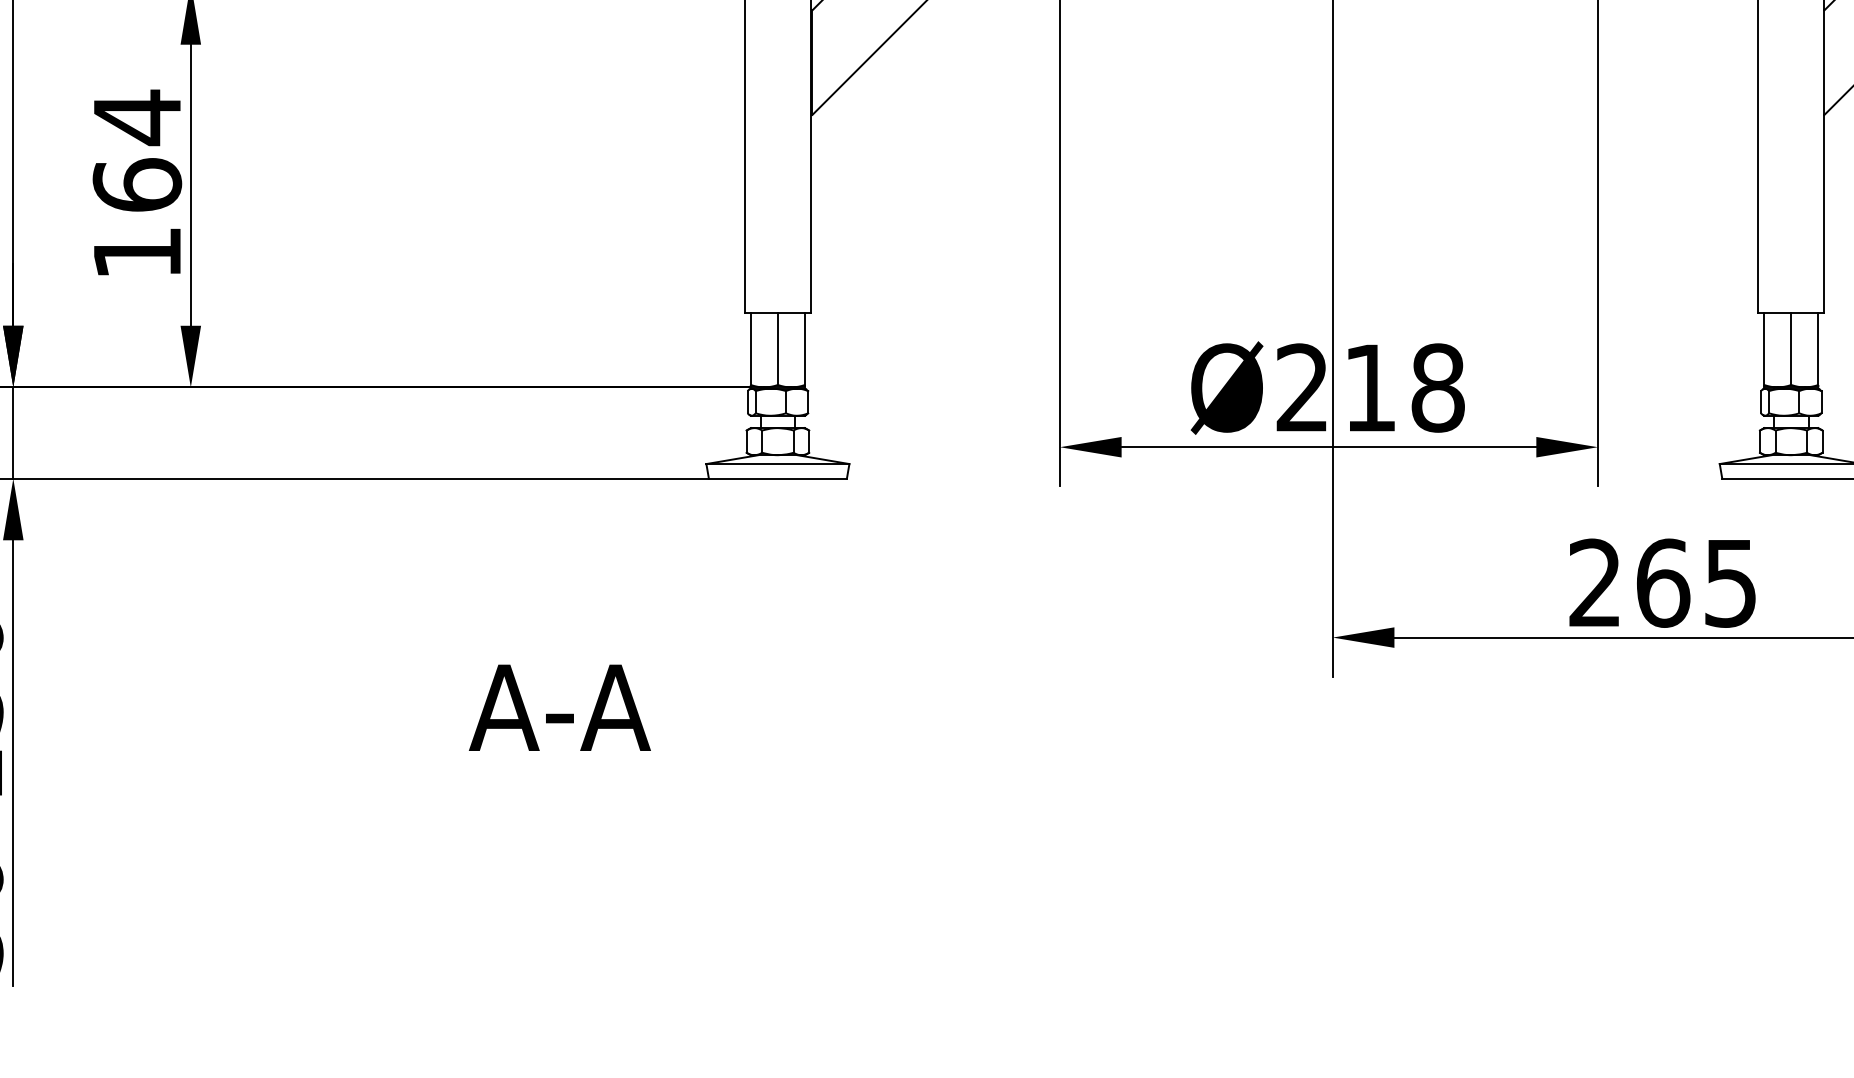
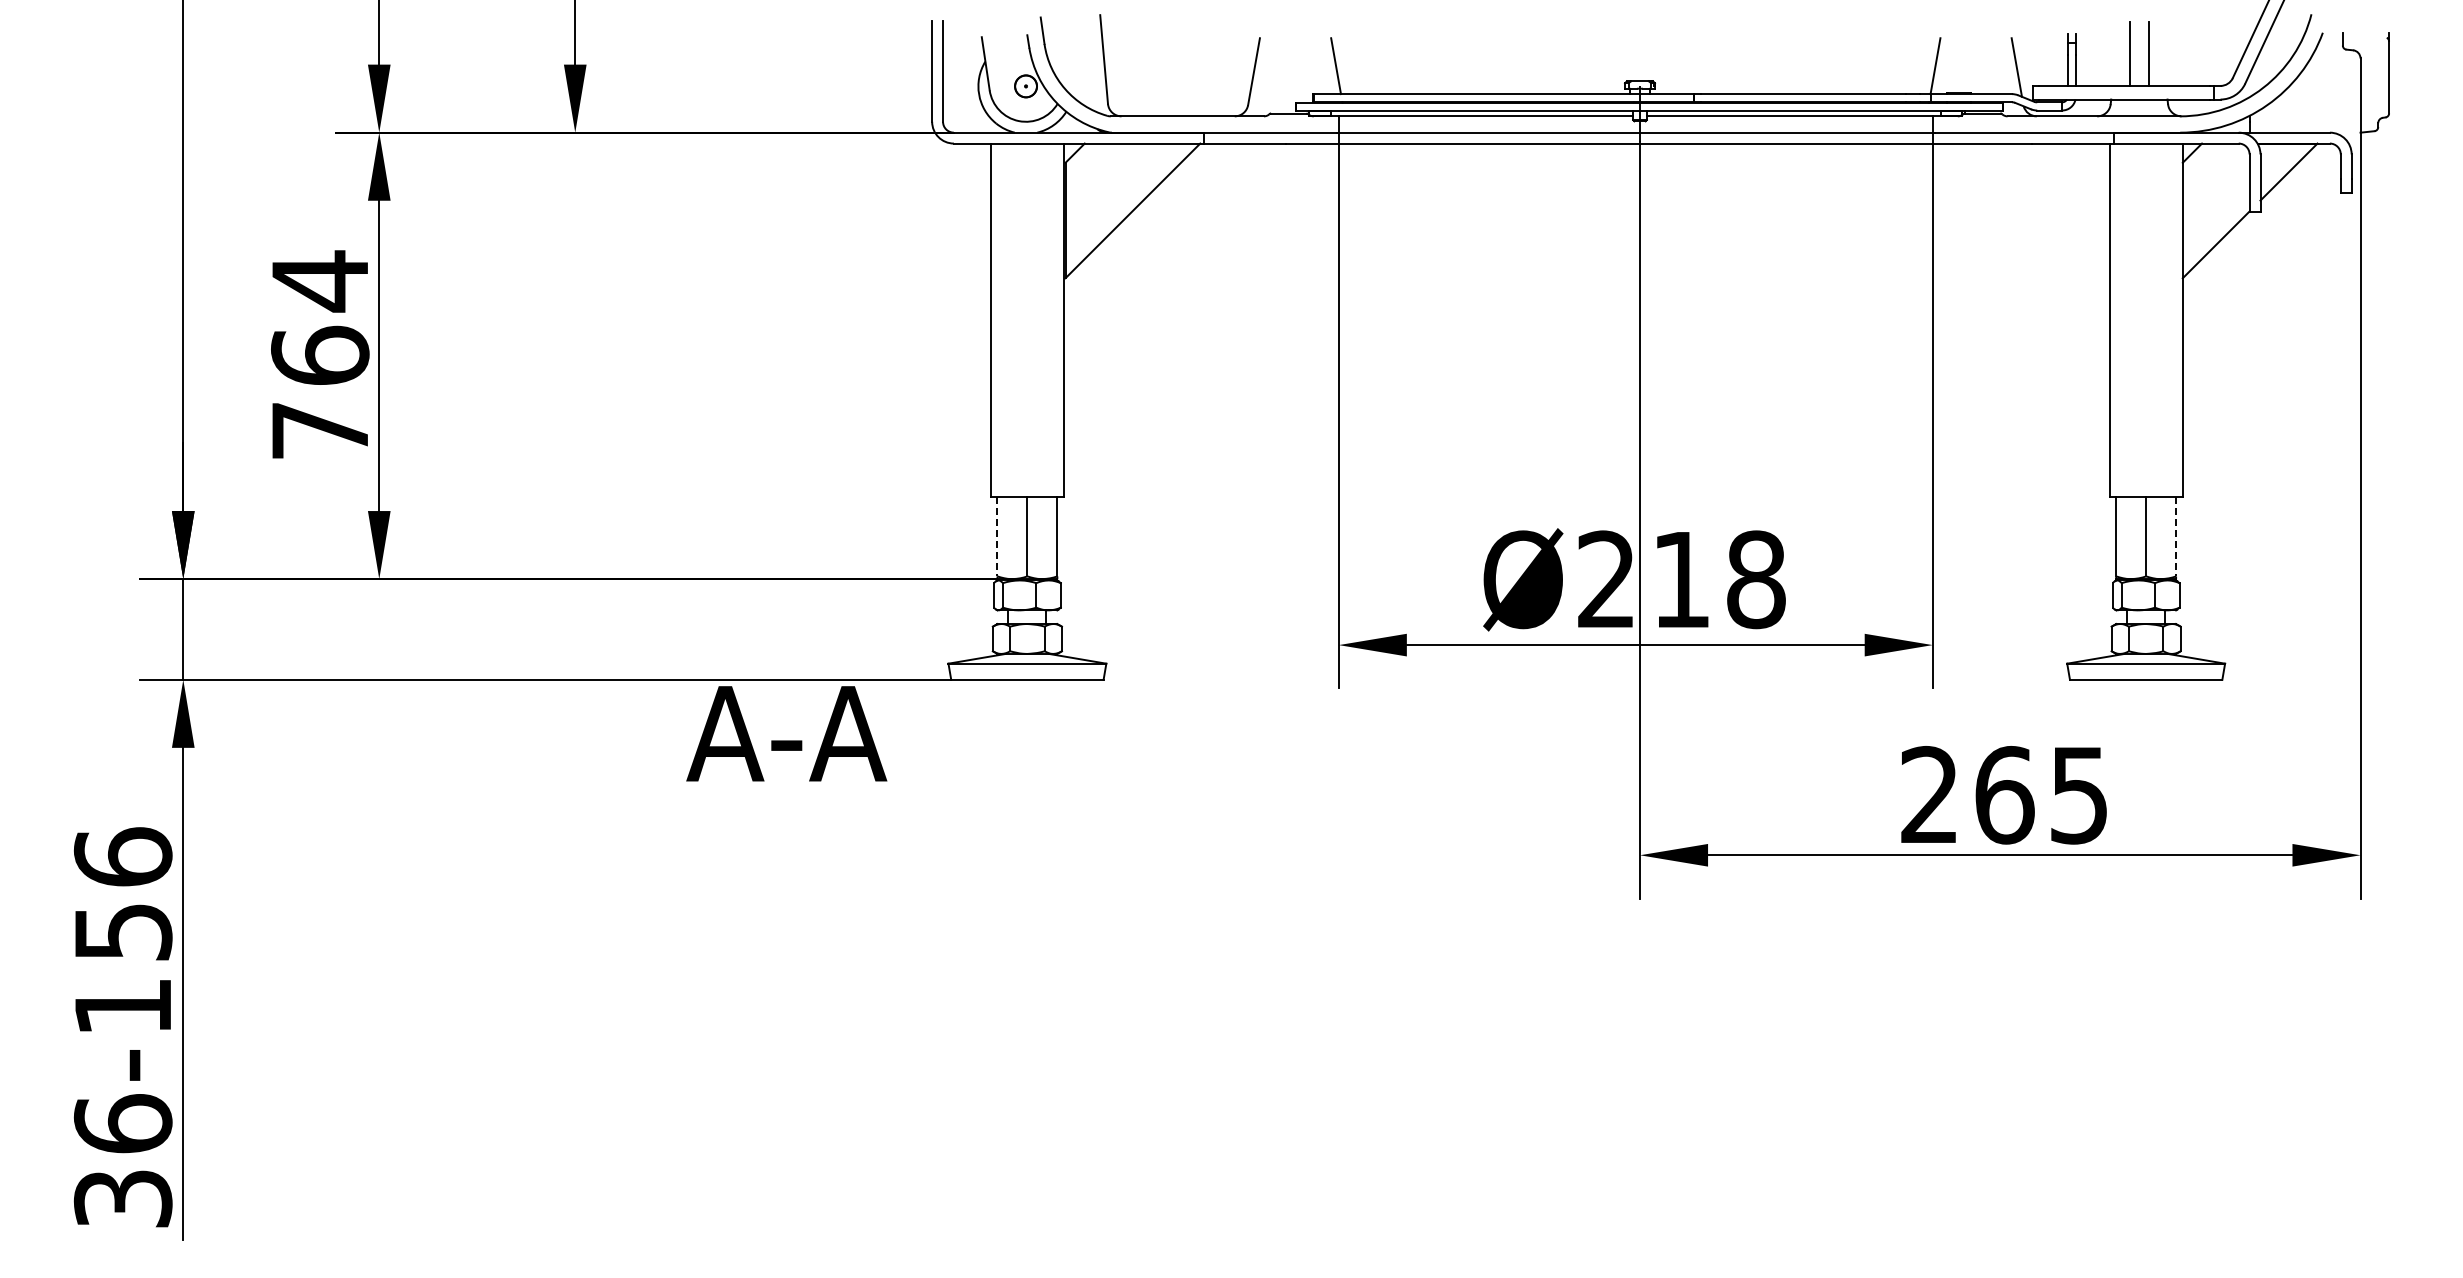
text: (136, 252) -> (319, 430), 164 -> 764
line: (750, 349) -> (997, 537), solid -> dashed
line: (1818, 349) -> (2176, 537), solid -> dashed
text: (559, 707) -> (786, 733), moved

